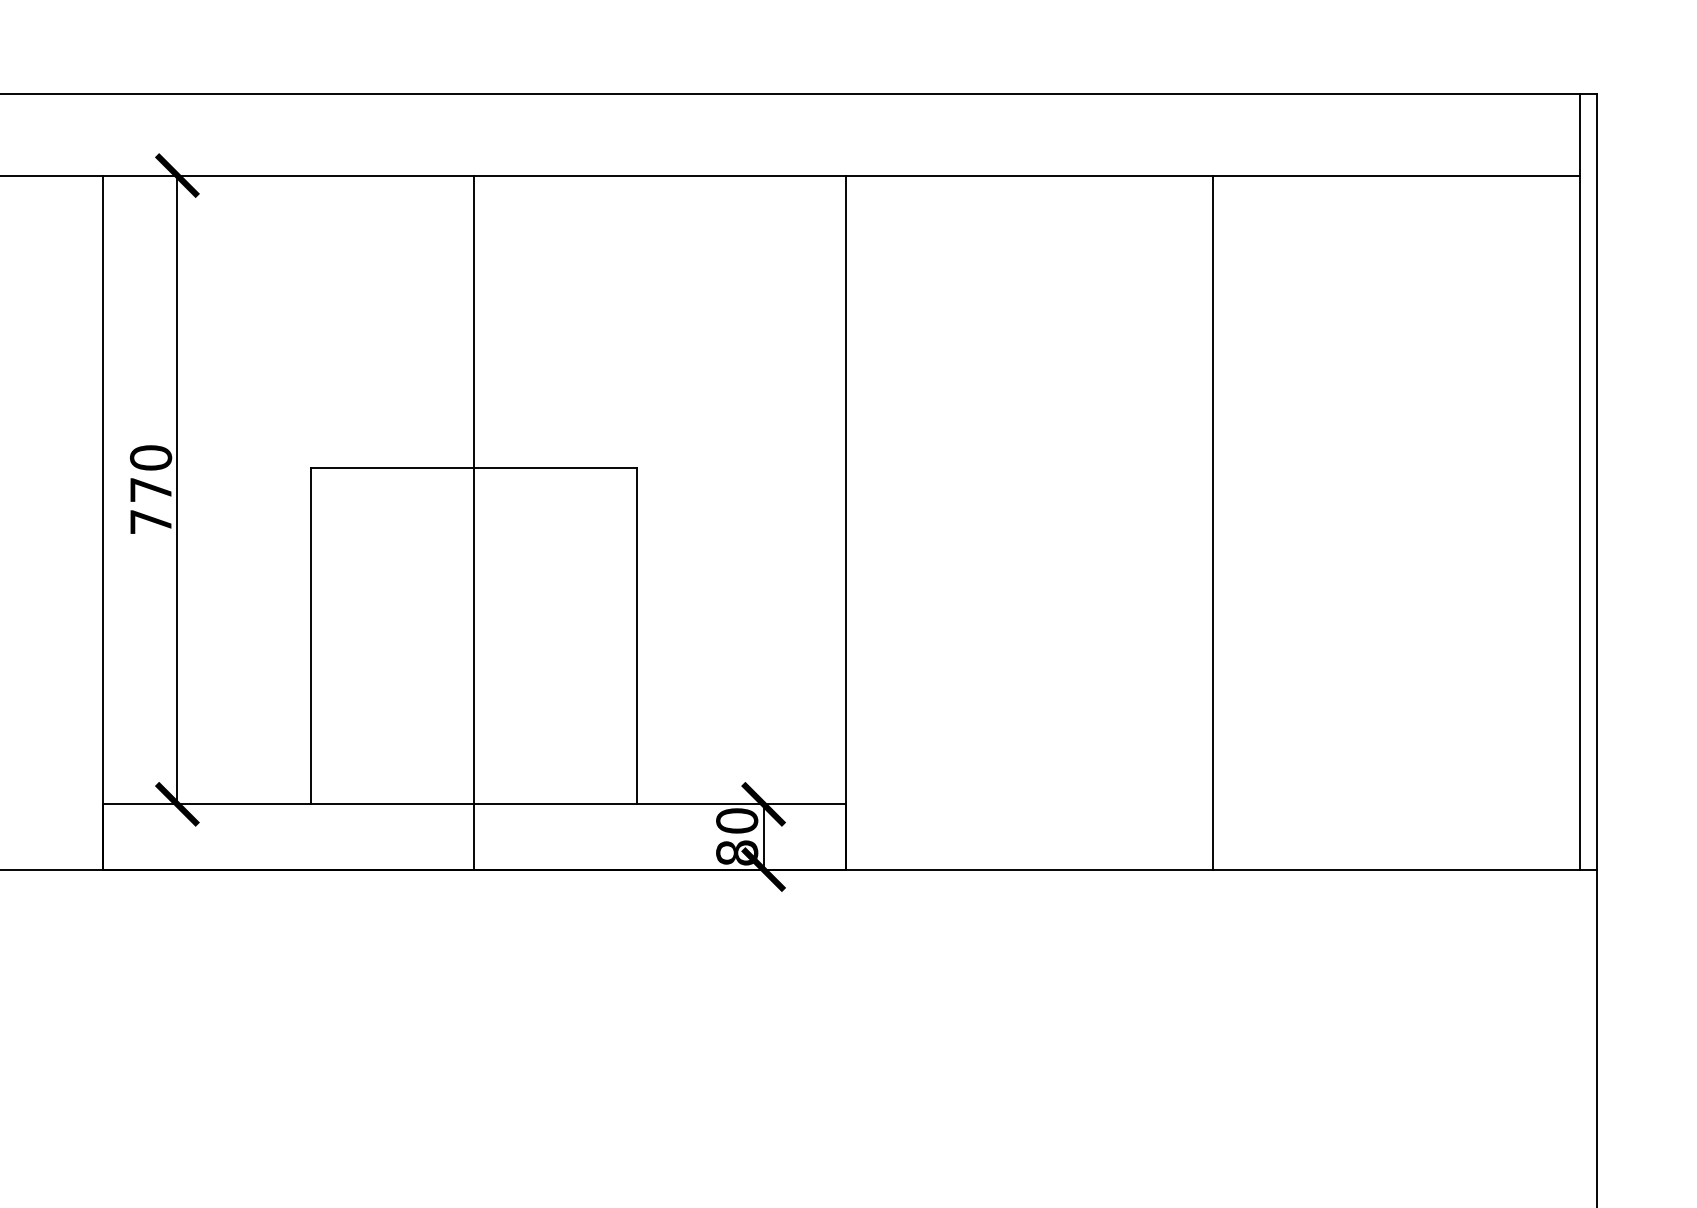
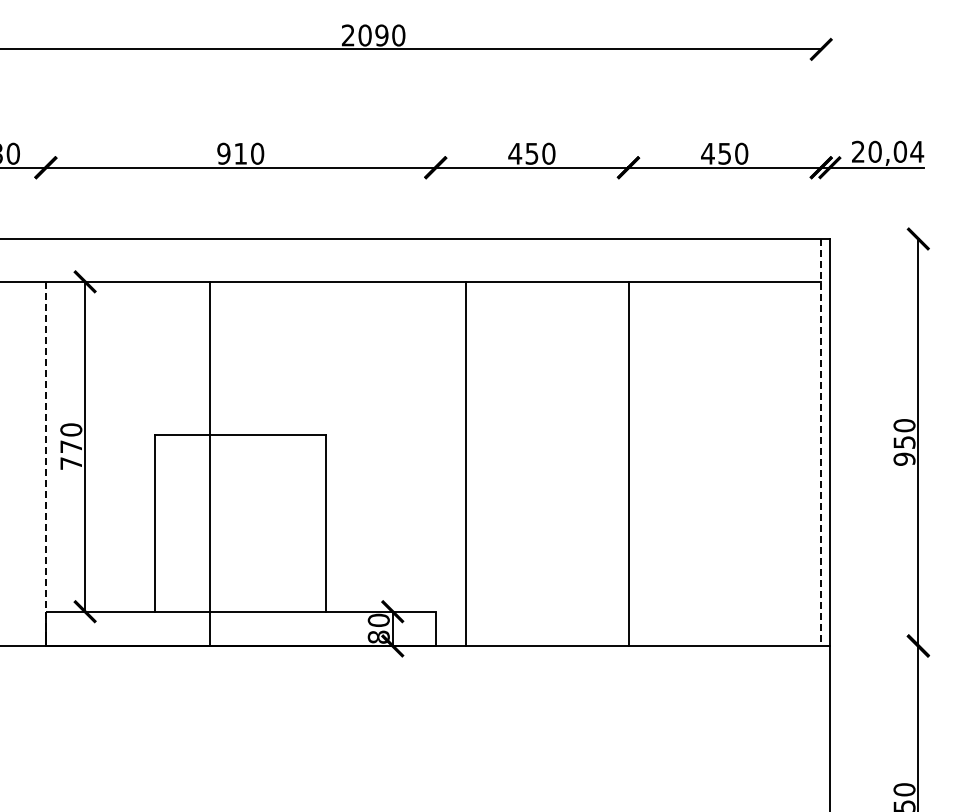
line: (1580, 481) -> (821, 442), solid -> dashed
line: (473, 521) -> (209, 463), moved
line: (845, 521) -> (465, 463), moved
line: (101, 523) -> (45, 464), solid -> dashed

